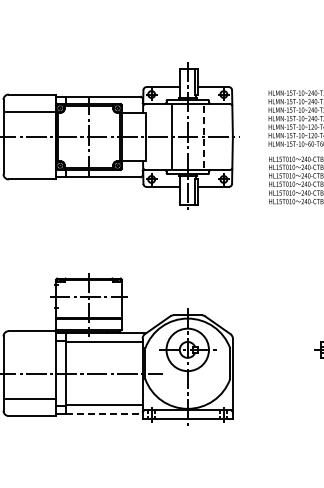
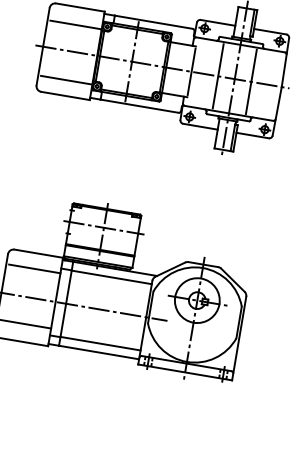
line: (203, 137) -> (251, 82), dashed -> solid
line: (30, 164) -> (66, 80), added
line: (30, 345) -> (34, 268), added
line: (104, 413) -> (99, 352), dashed -> solid

